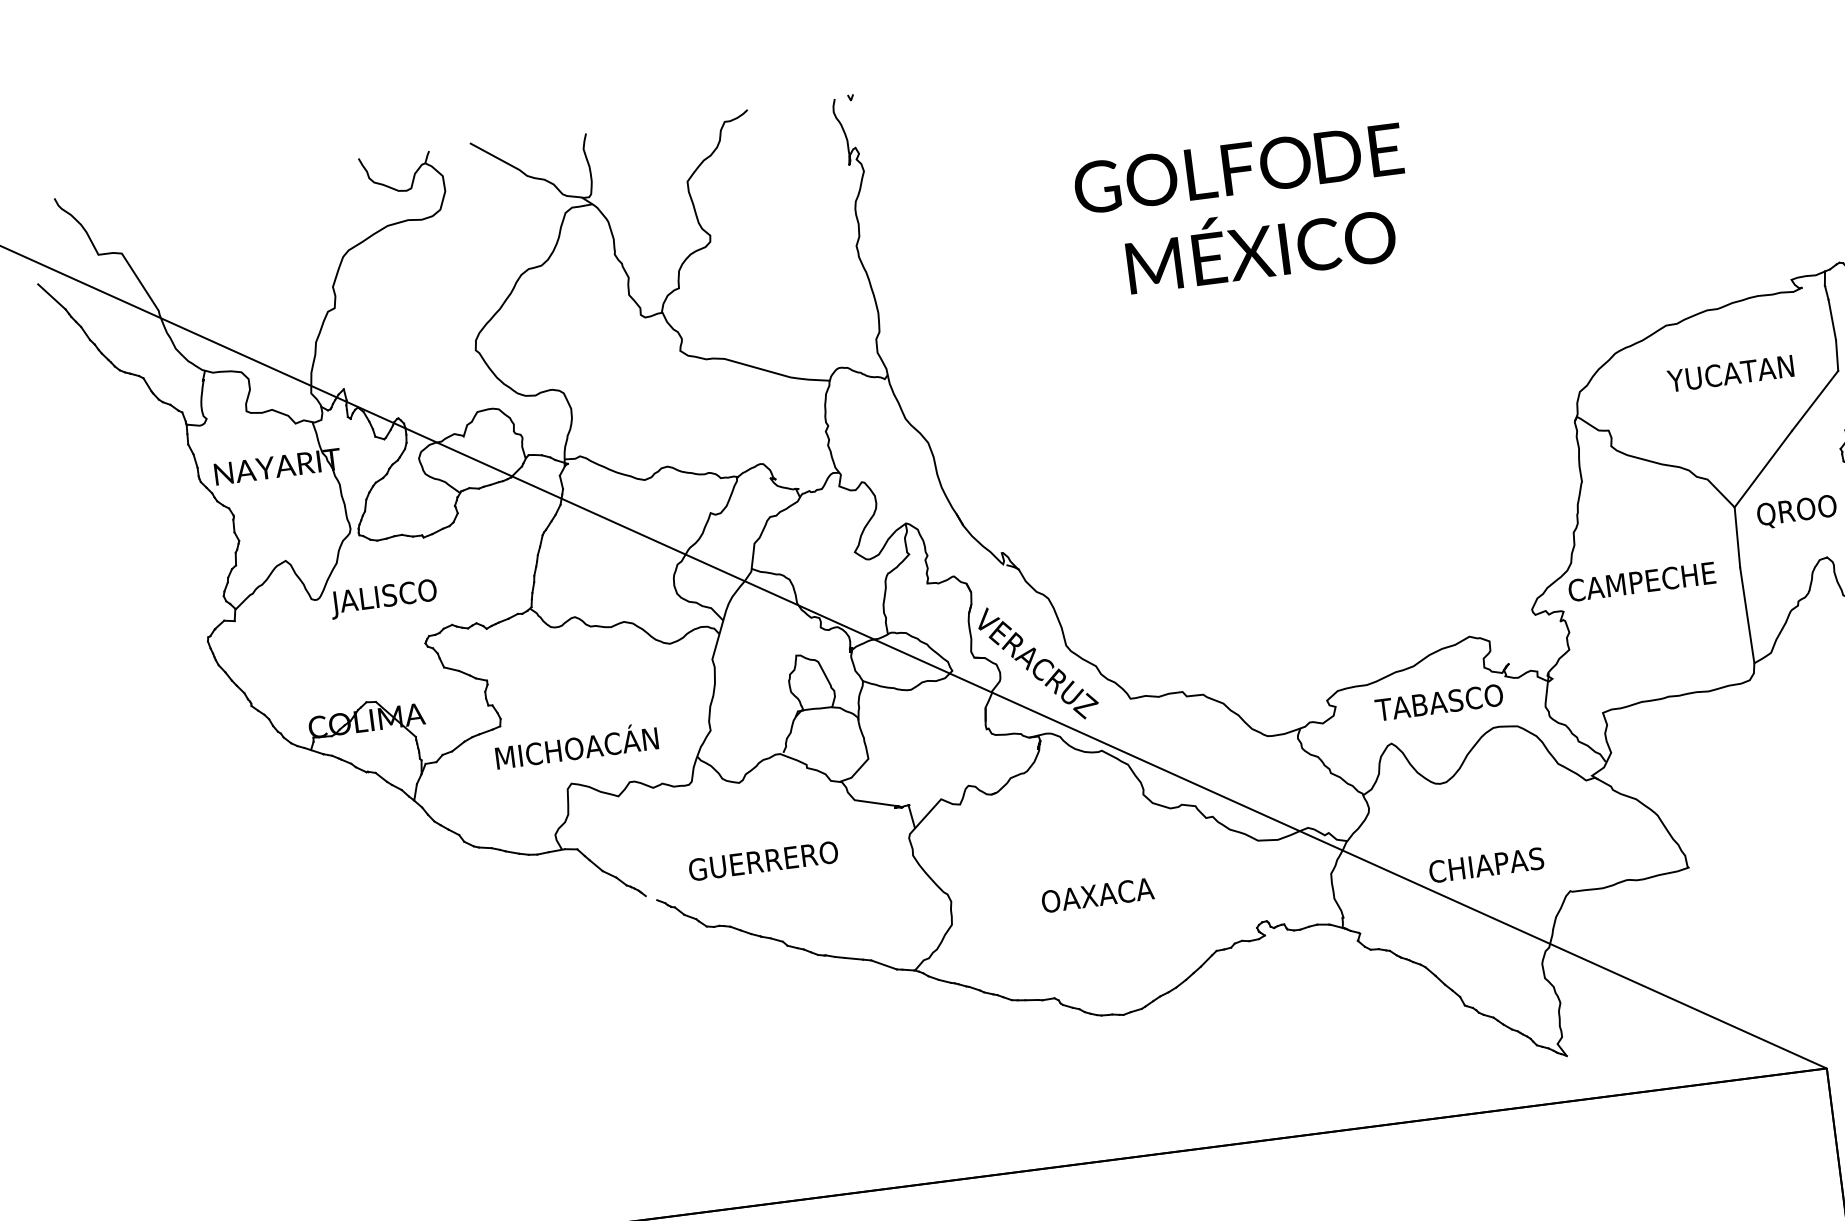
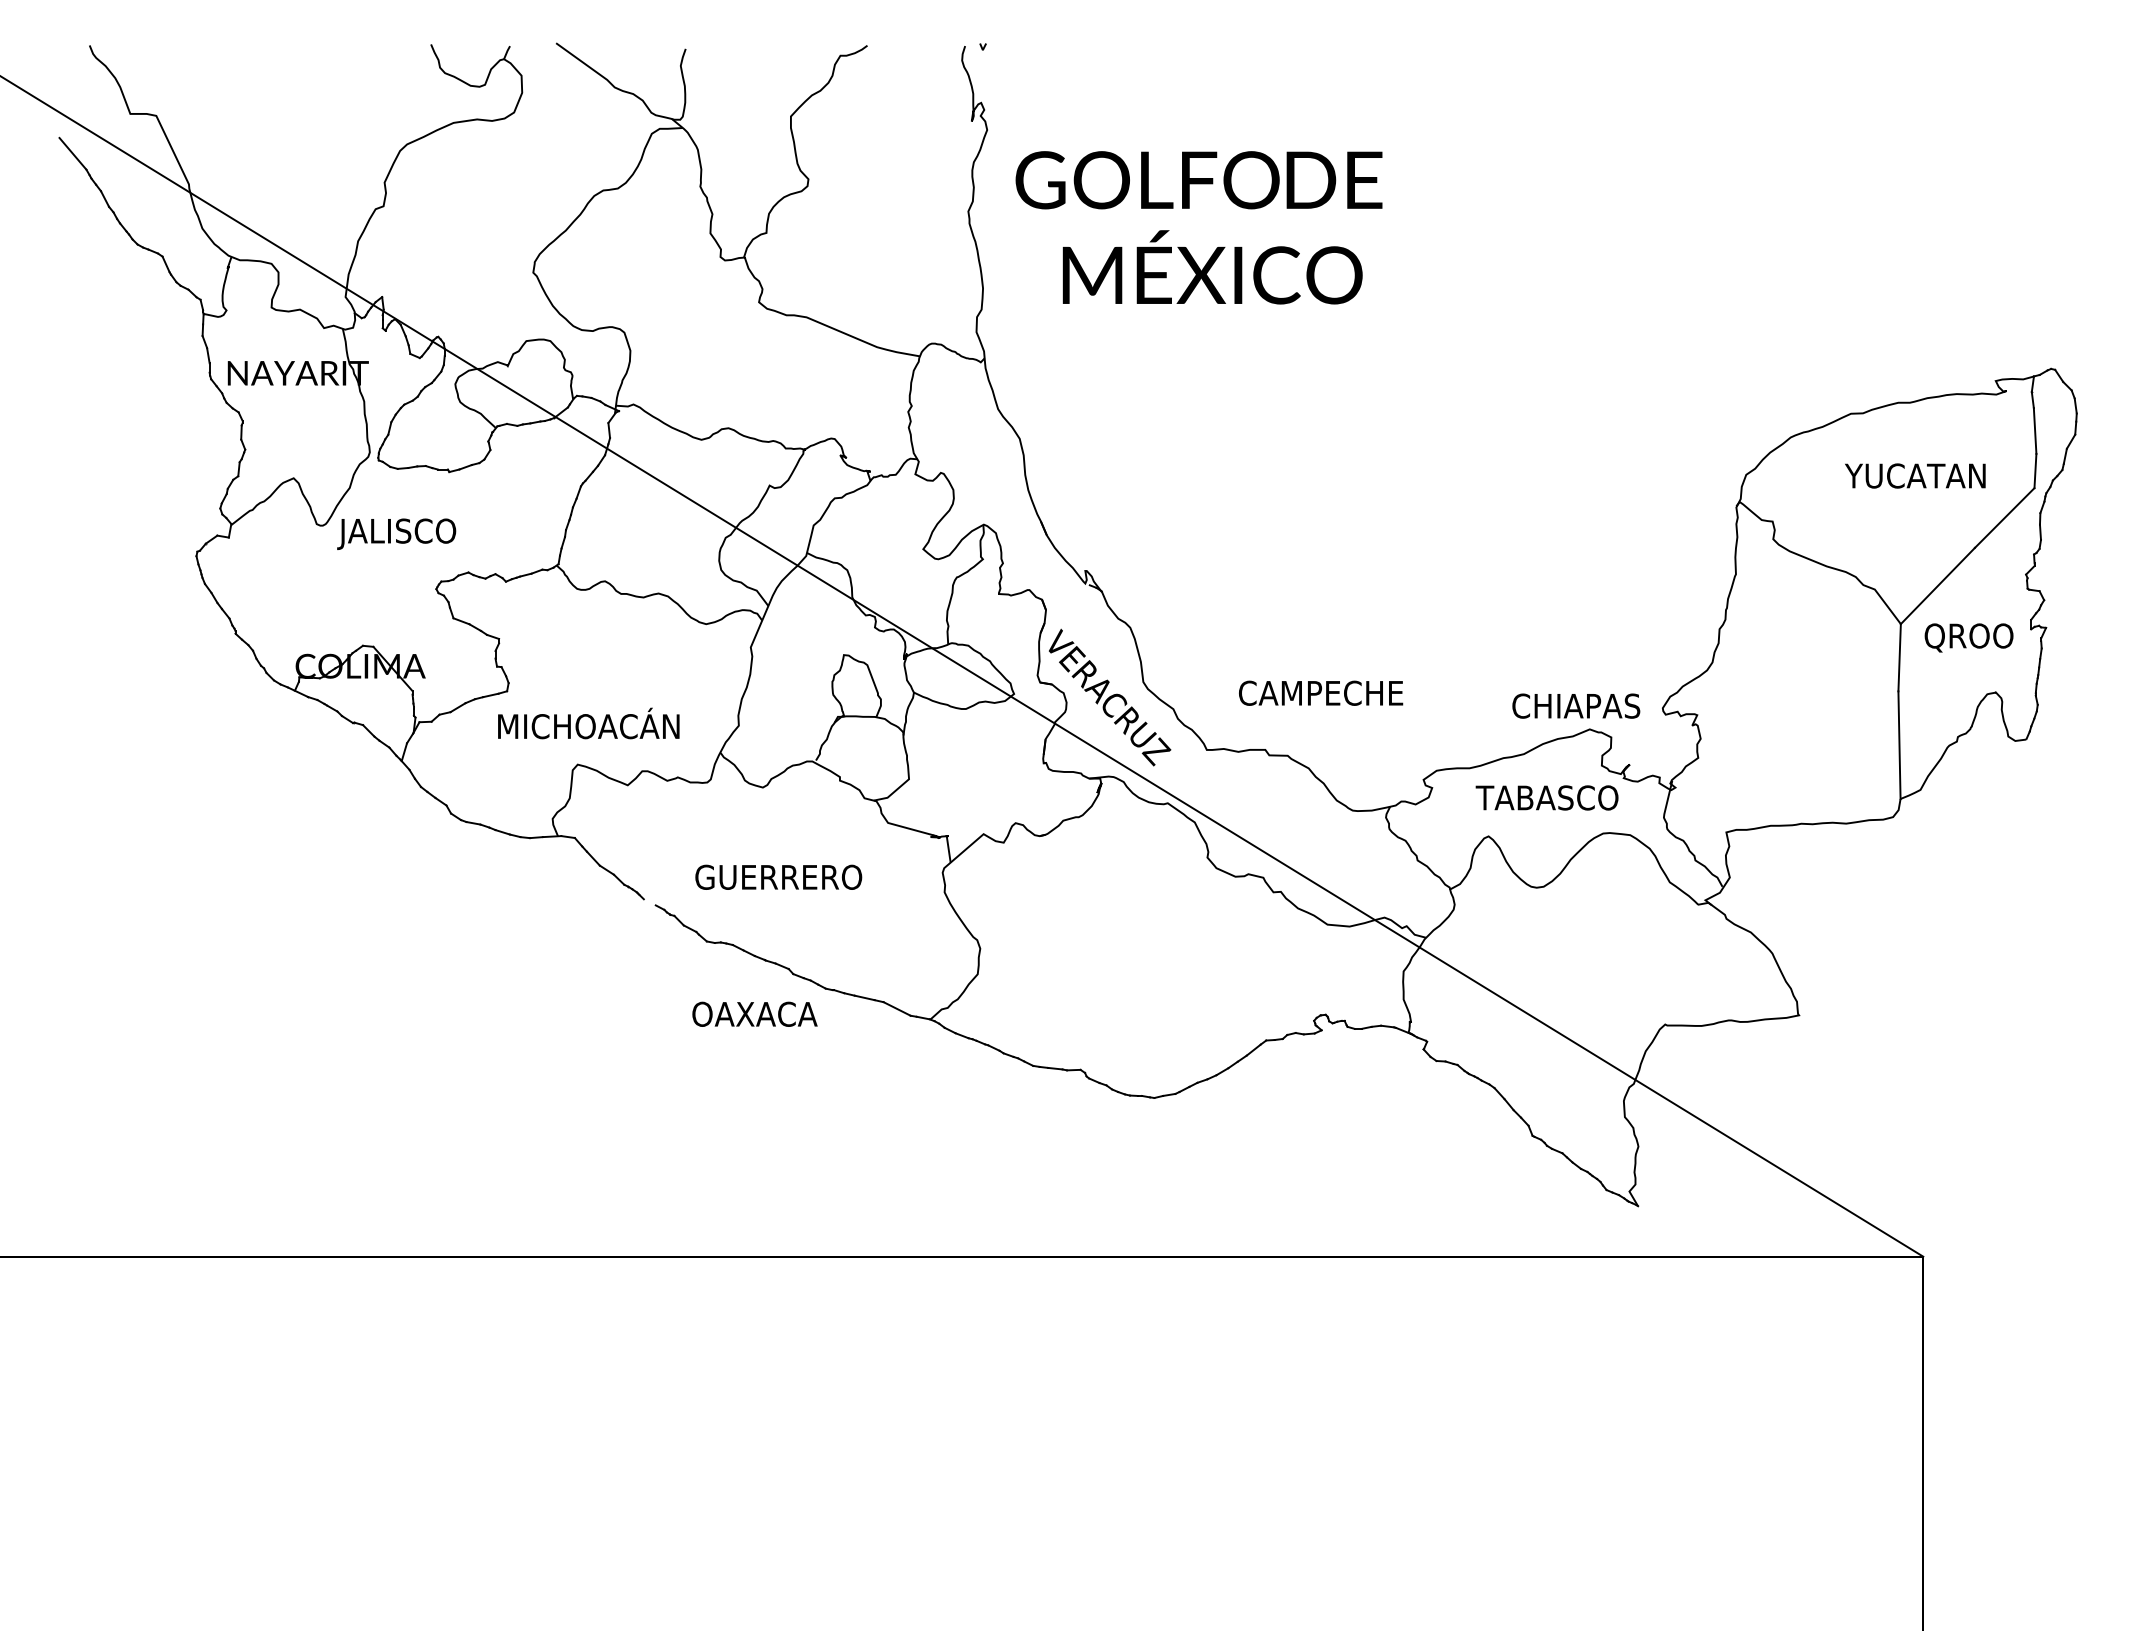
text: (1243, 211) -> (1198, 227), moved
text: (1642, 581) -> (1321, 692), moved
text: (1486, 864) -> (1576, 705), moved
text: (1097, 894) -> (754, 1013), moved

